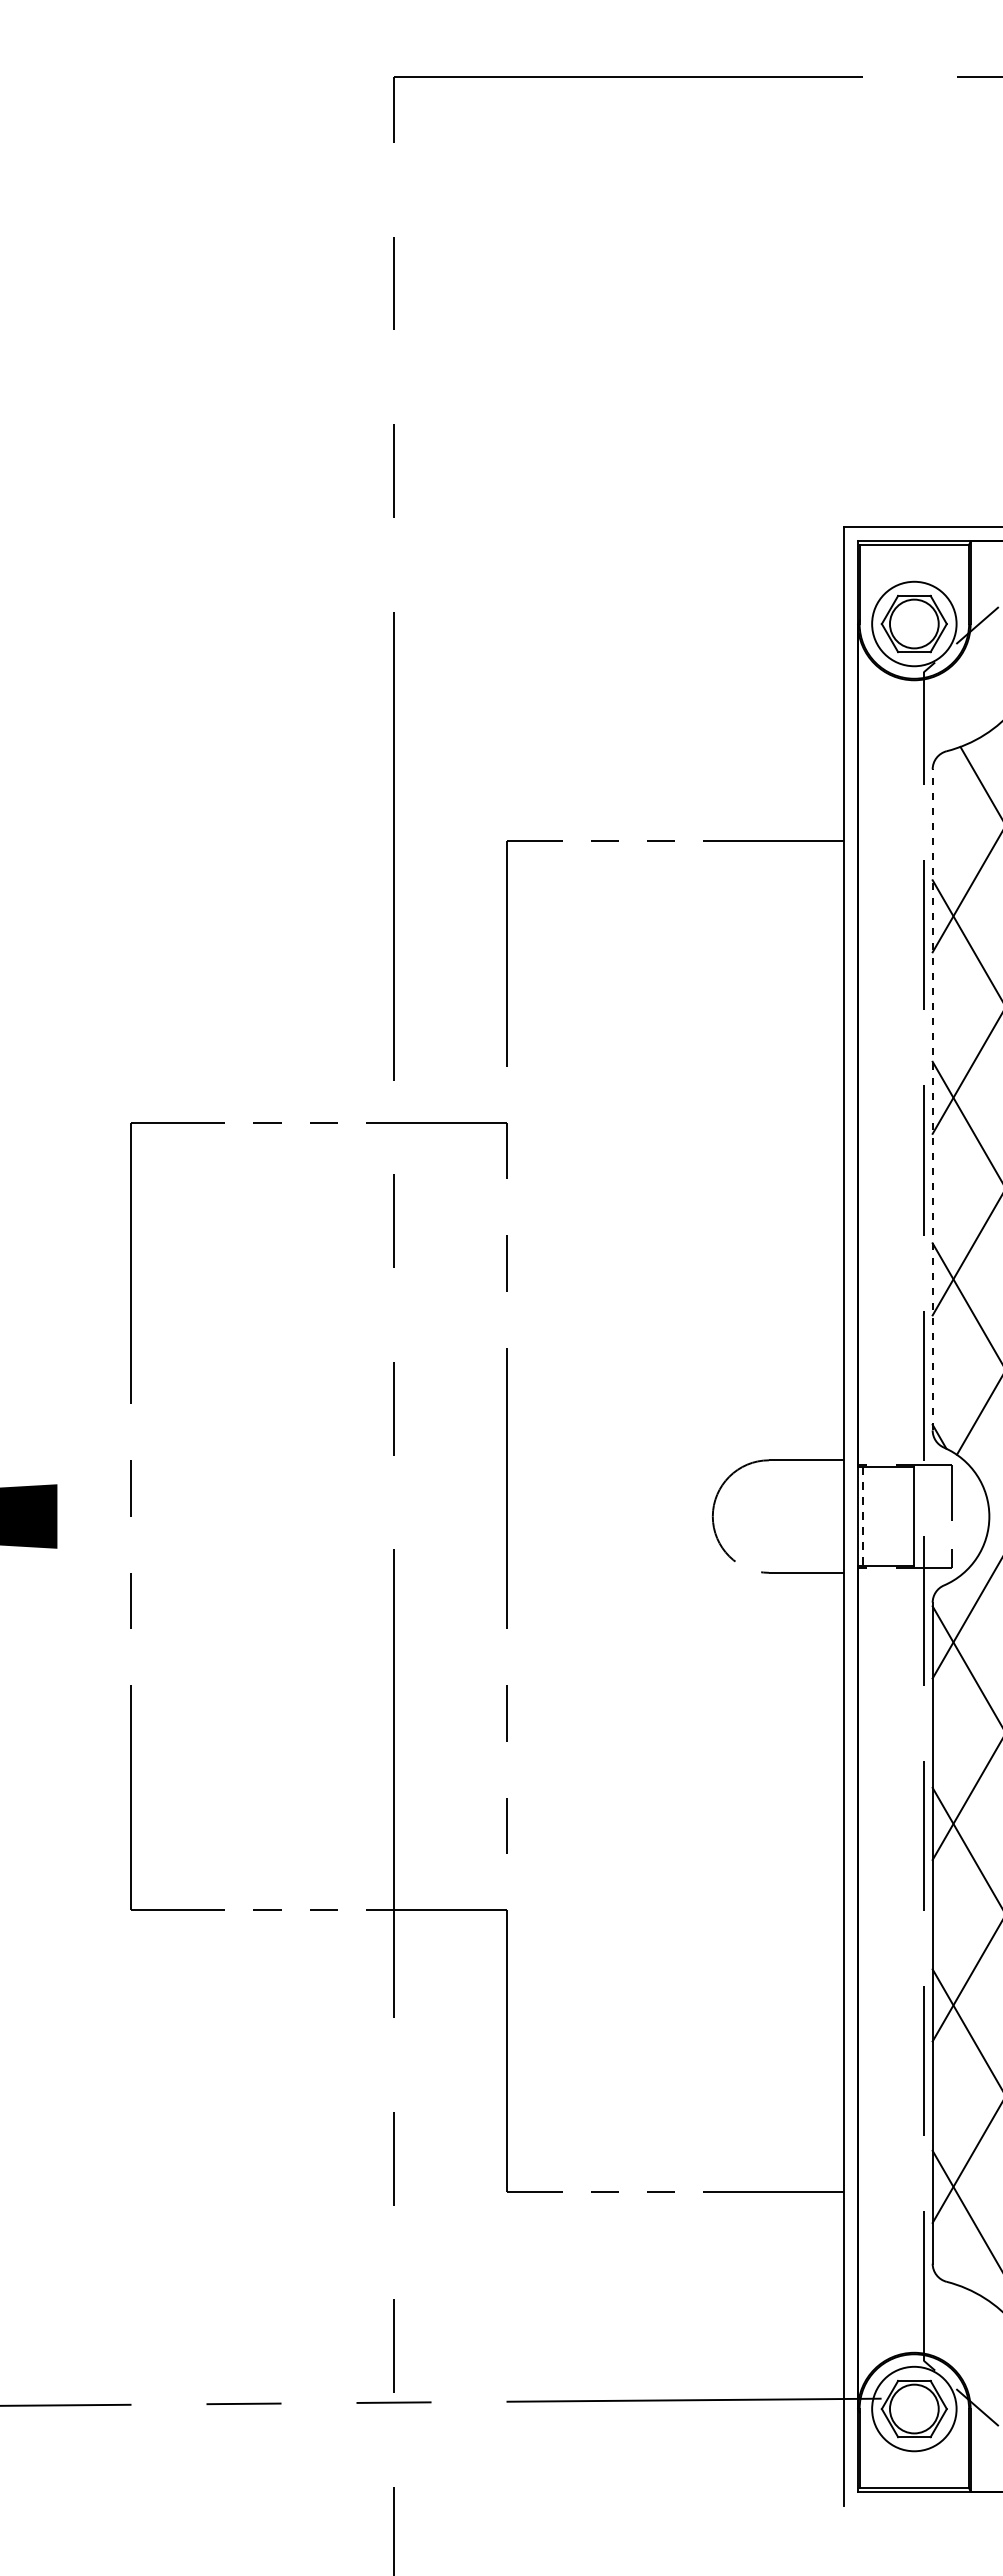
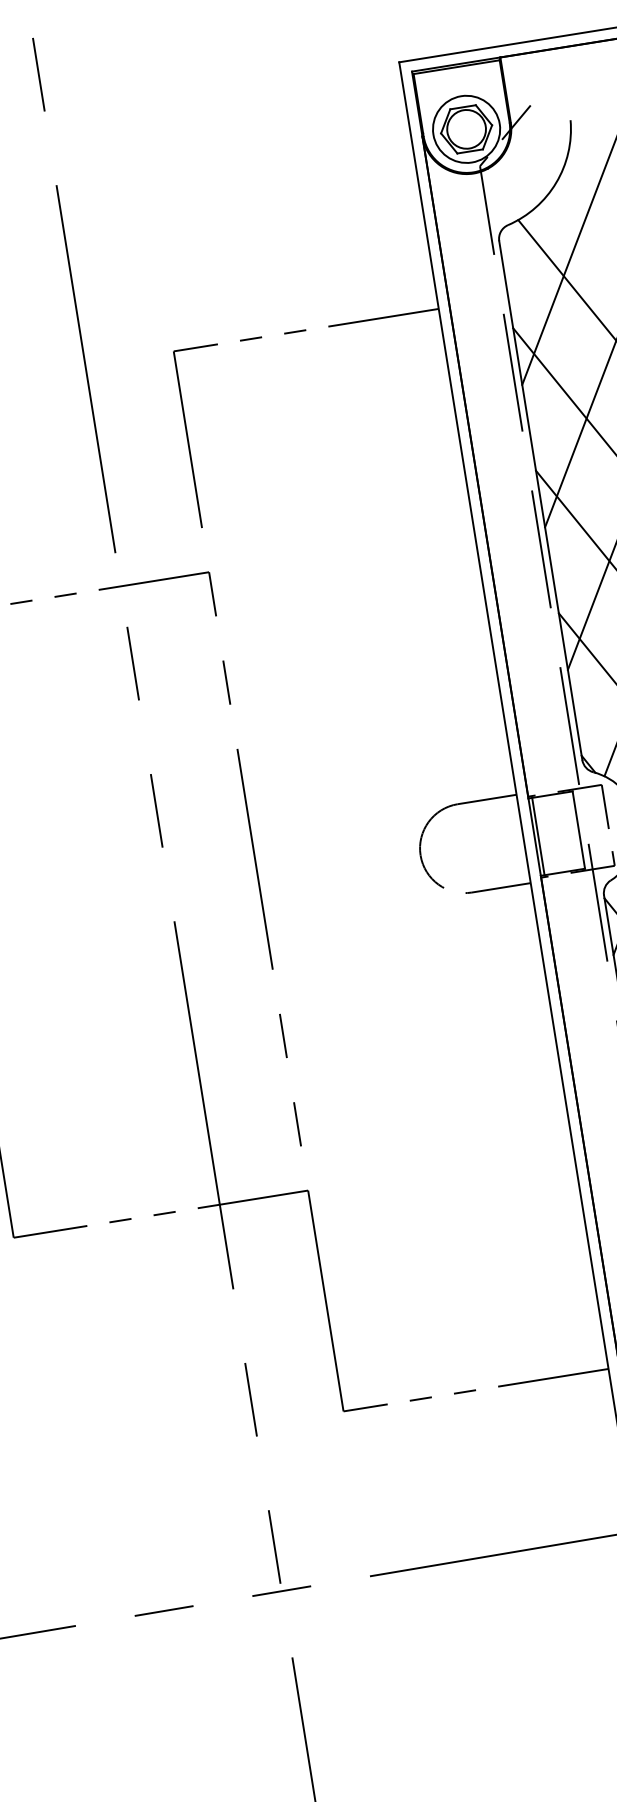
line: (932, 1099) -> (540, 500), dashed -> solid
line: (862, 1517) -> (538, 837), dashed -> solid

